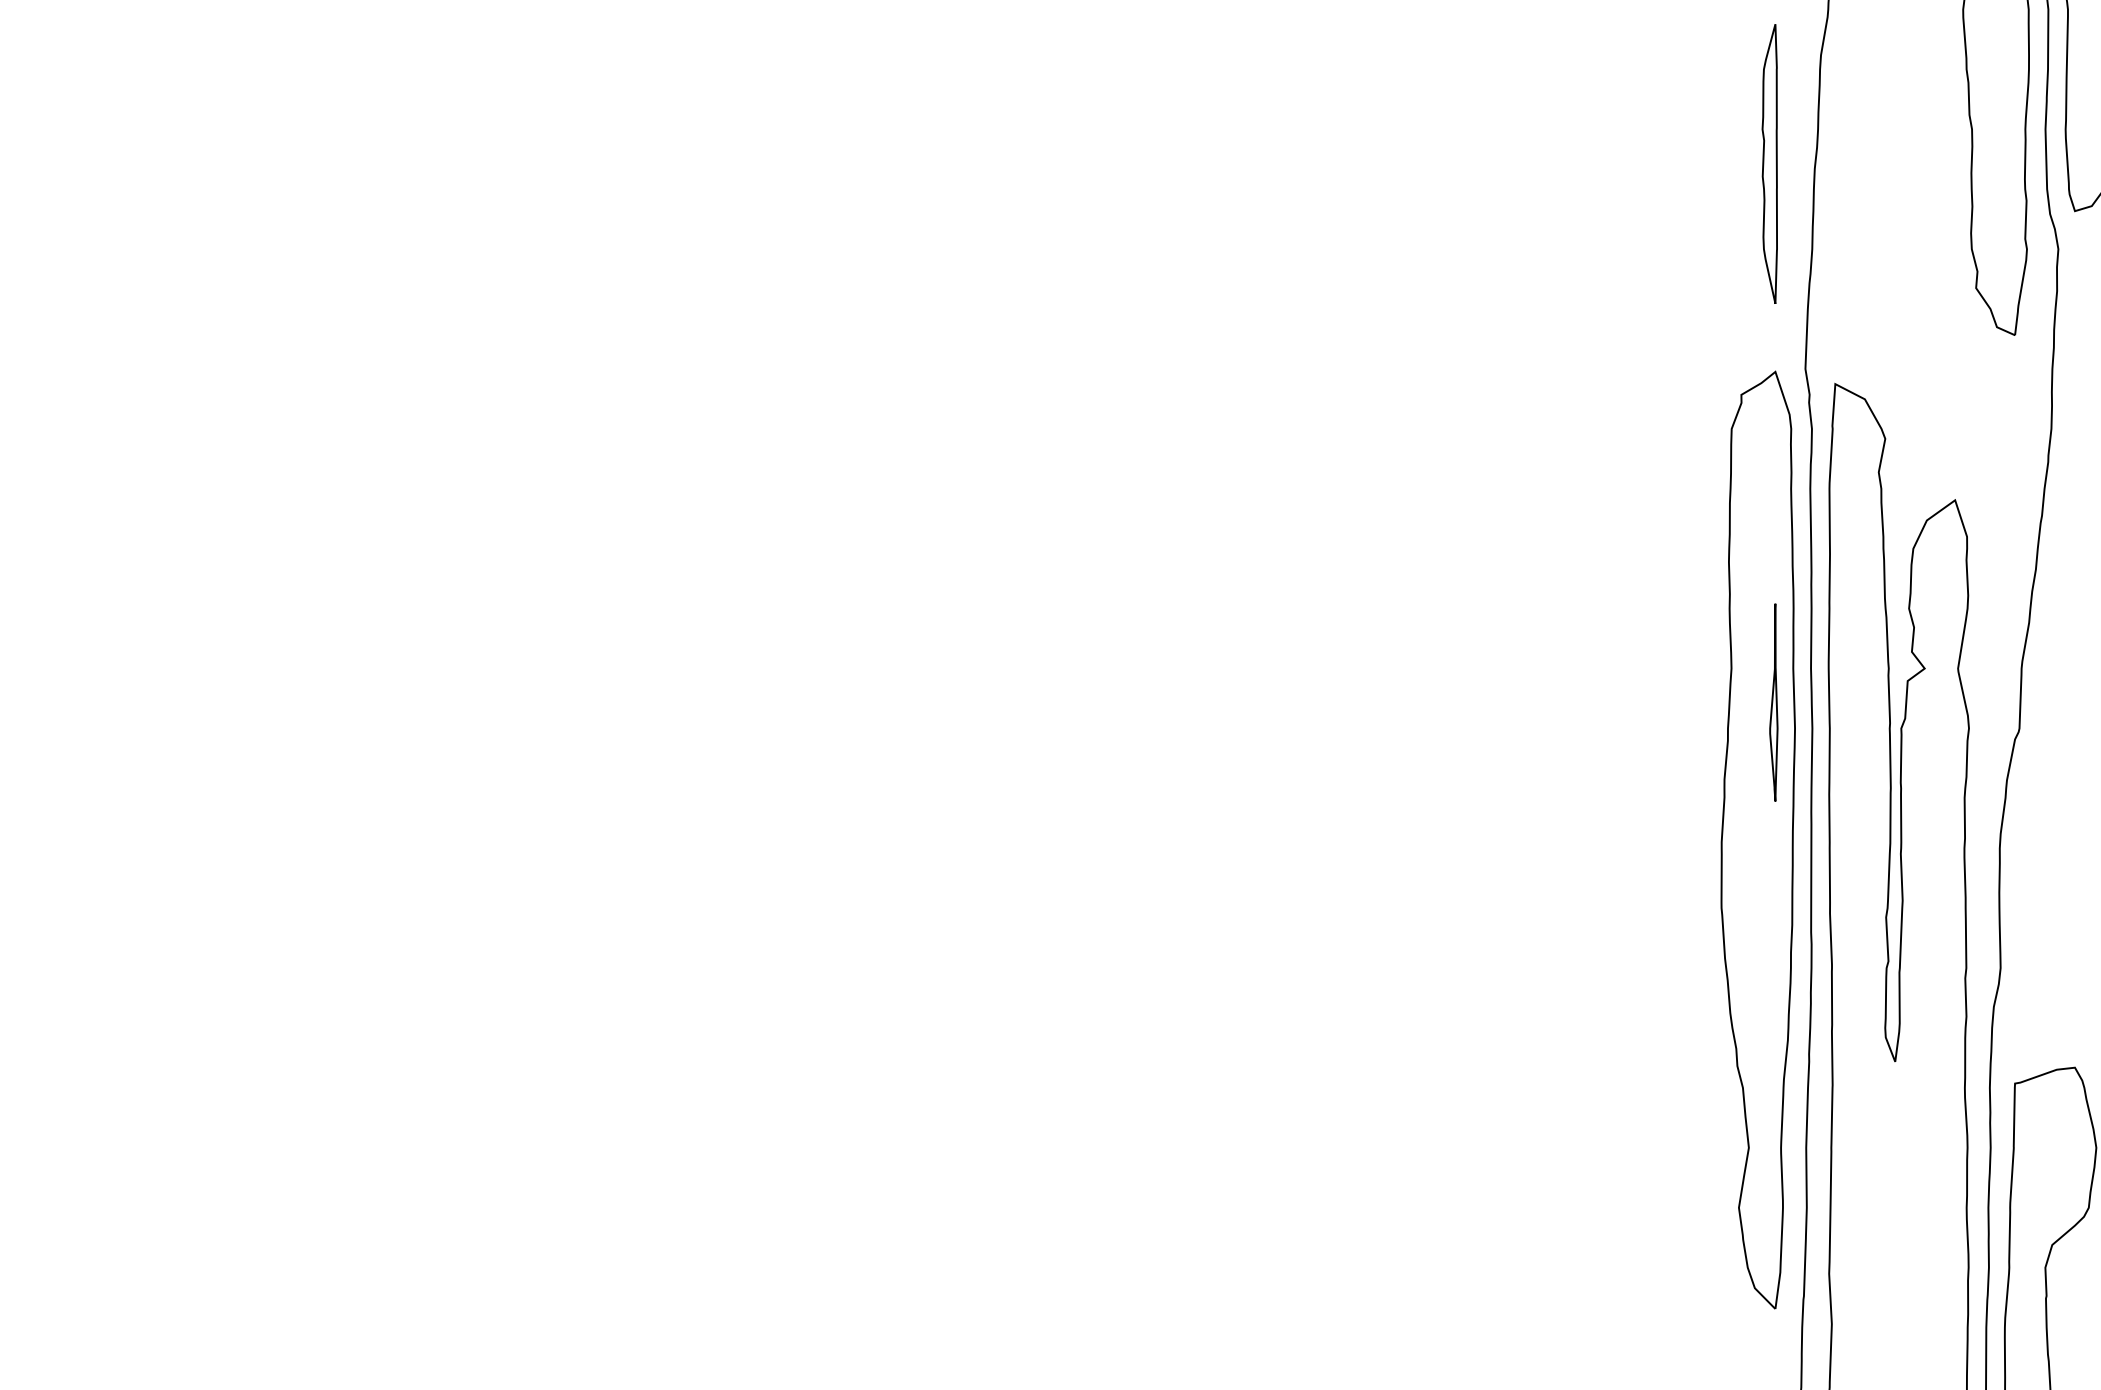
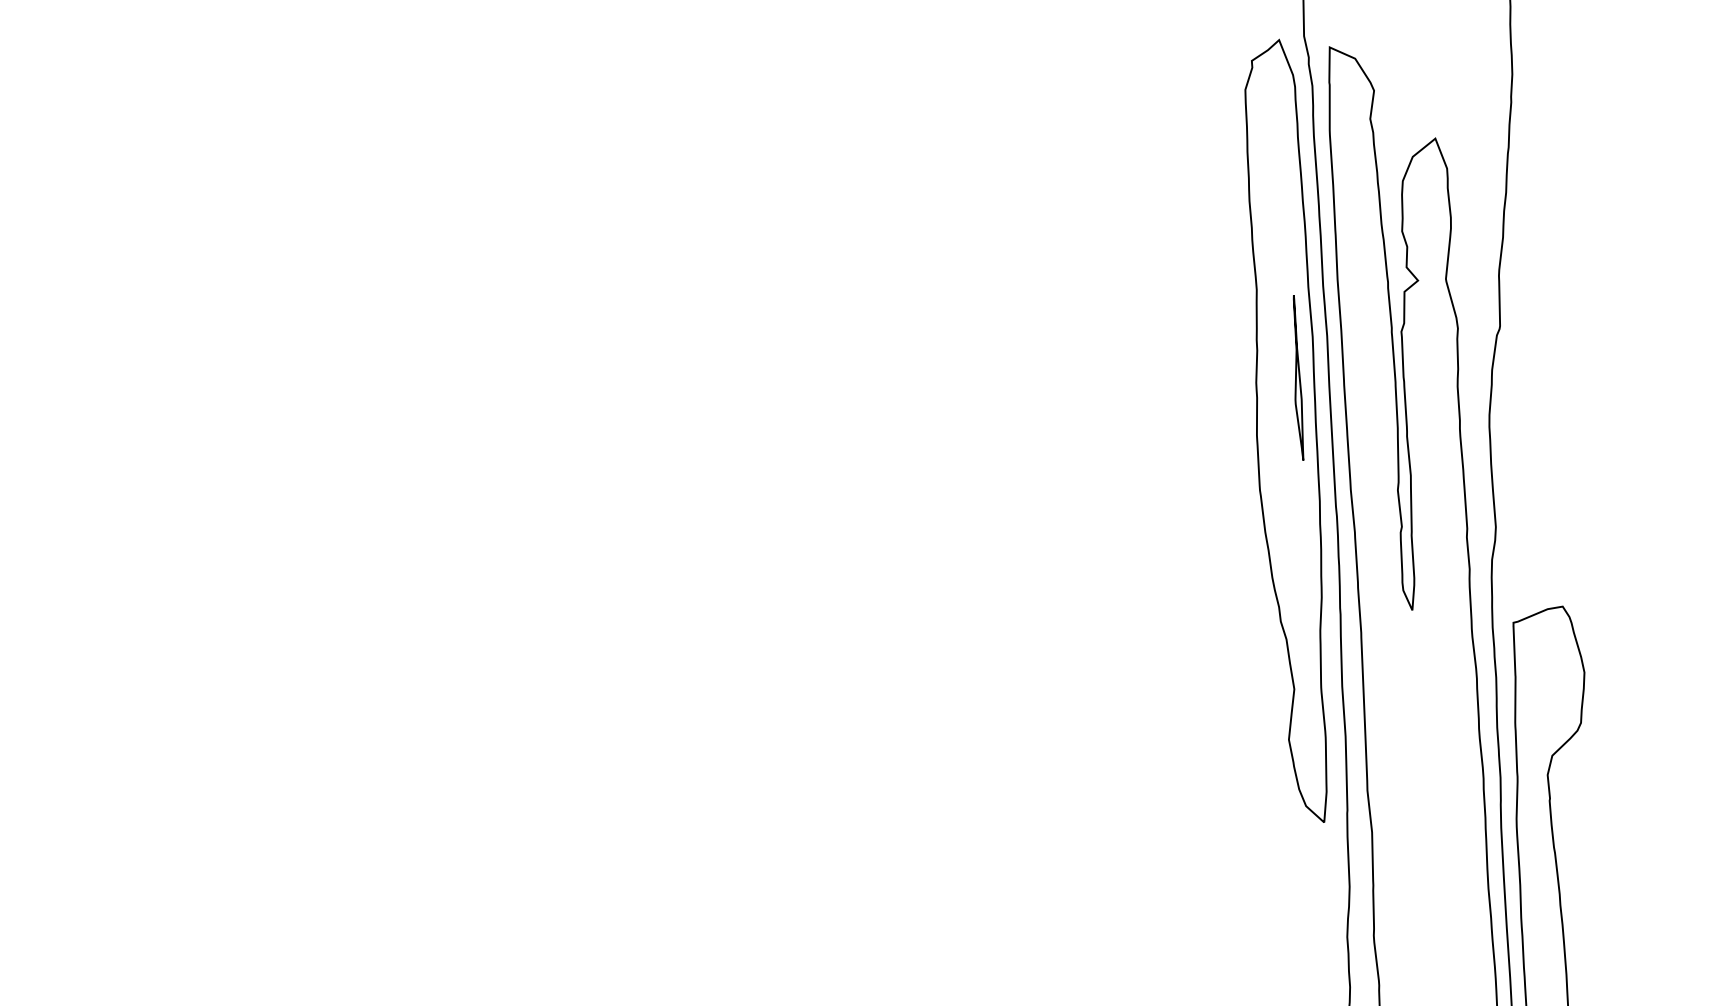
part: (1773, 702) -> (1297, 378), moved

